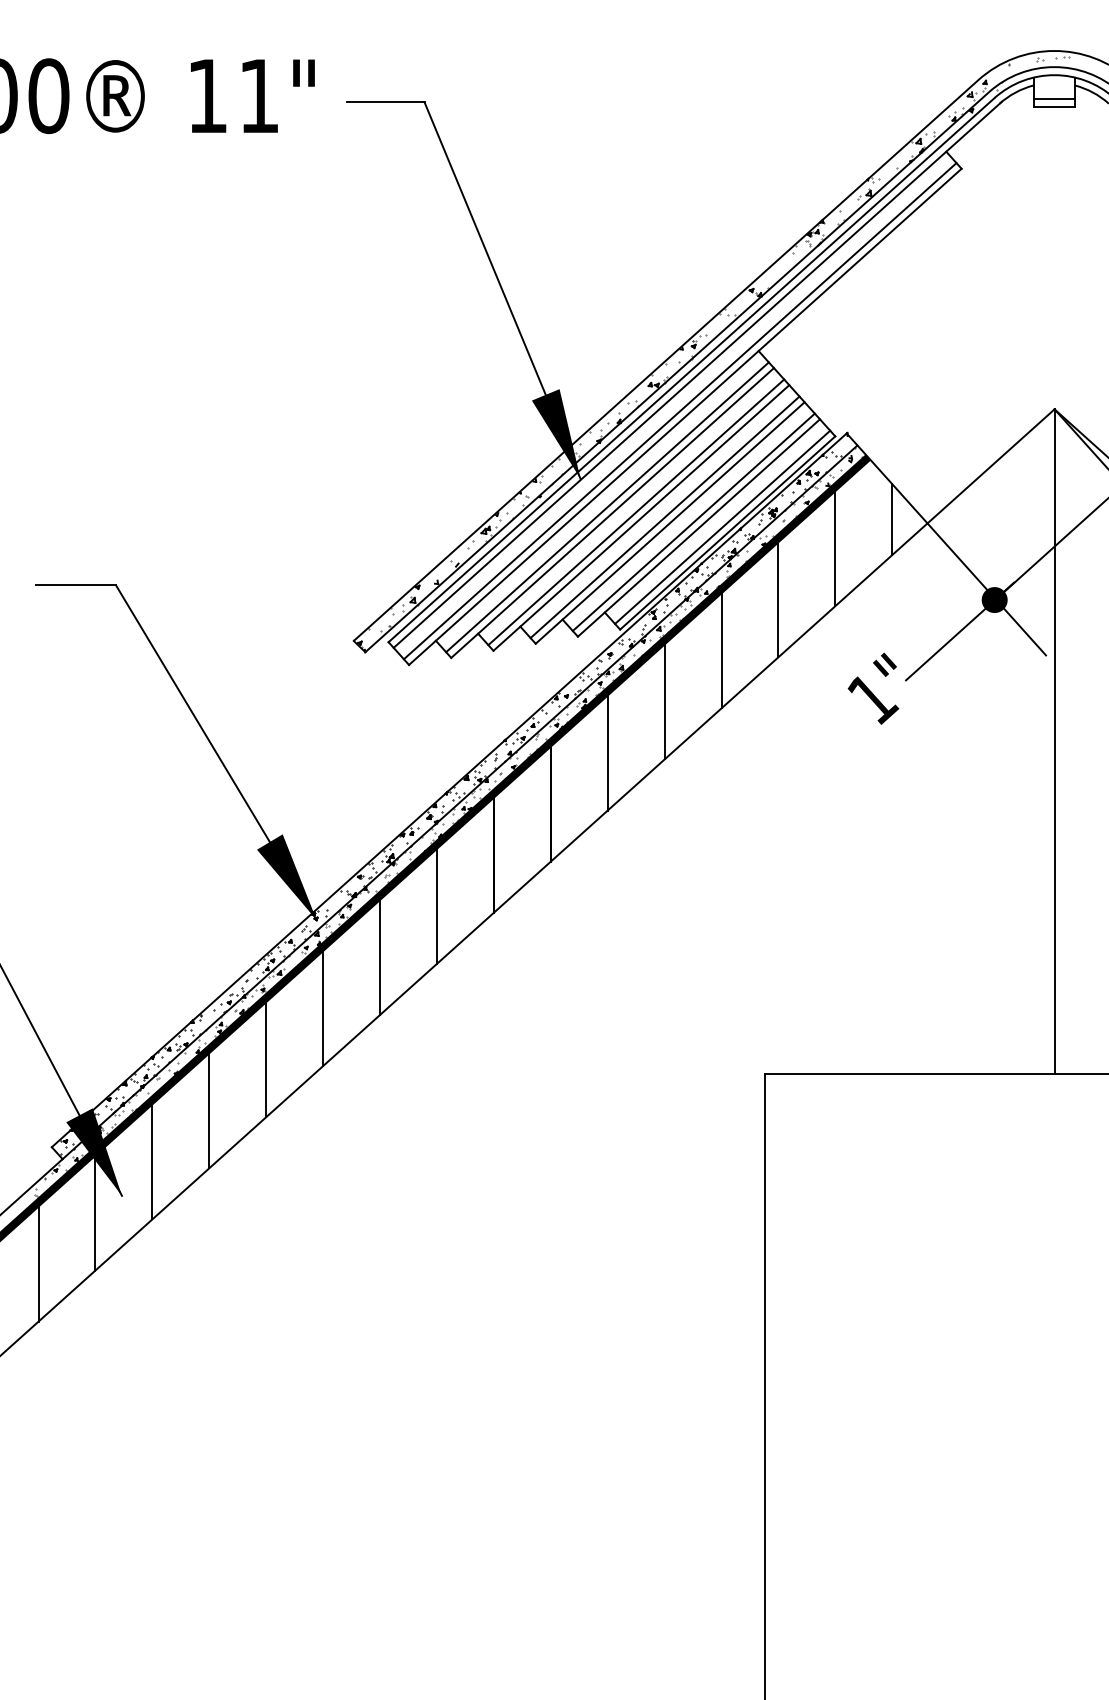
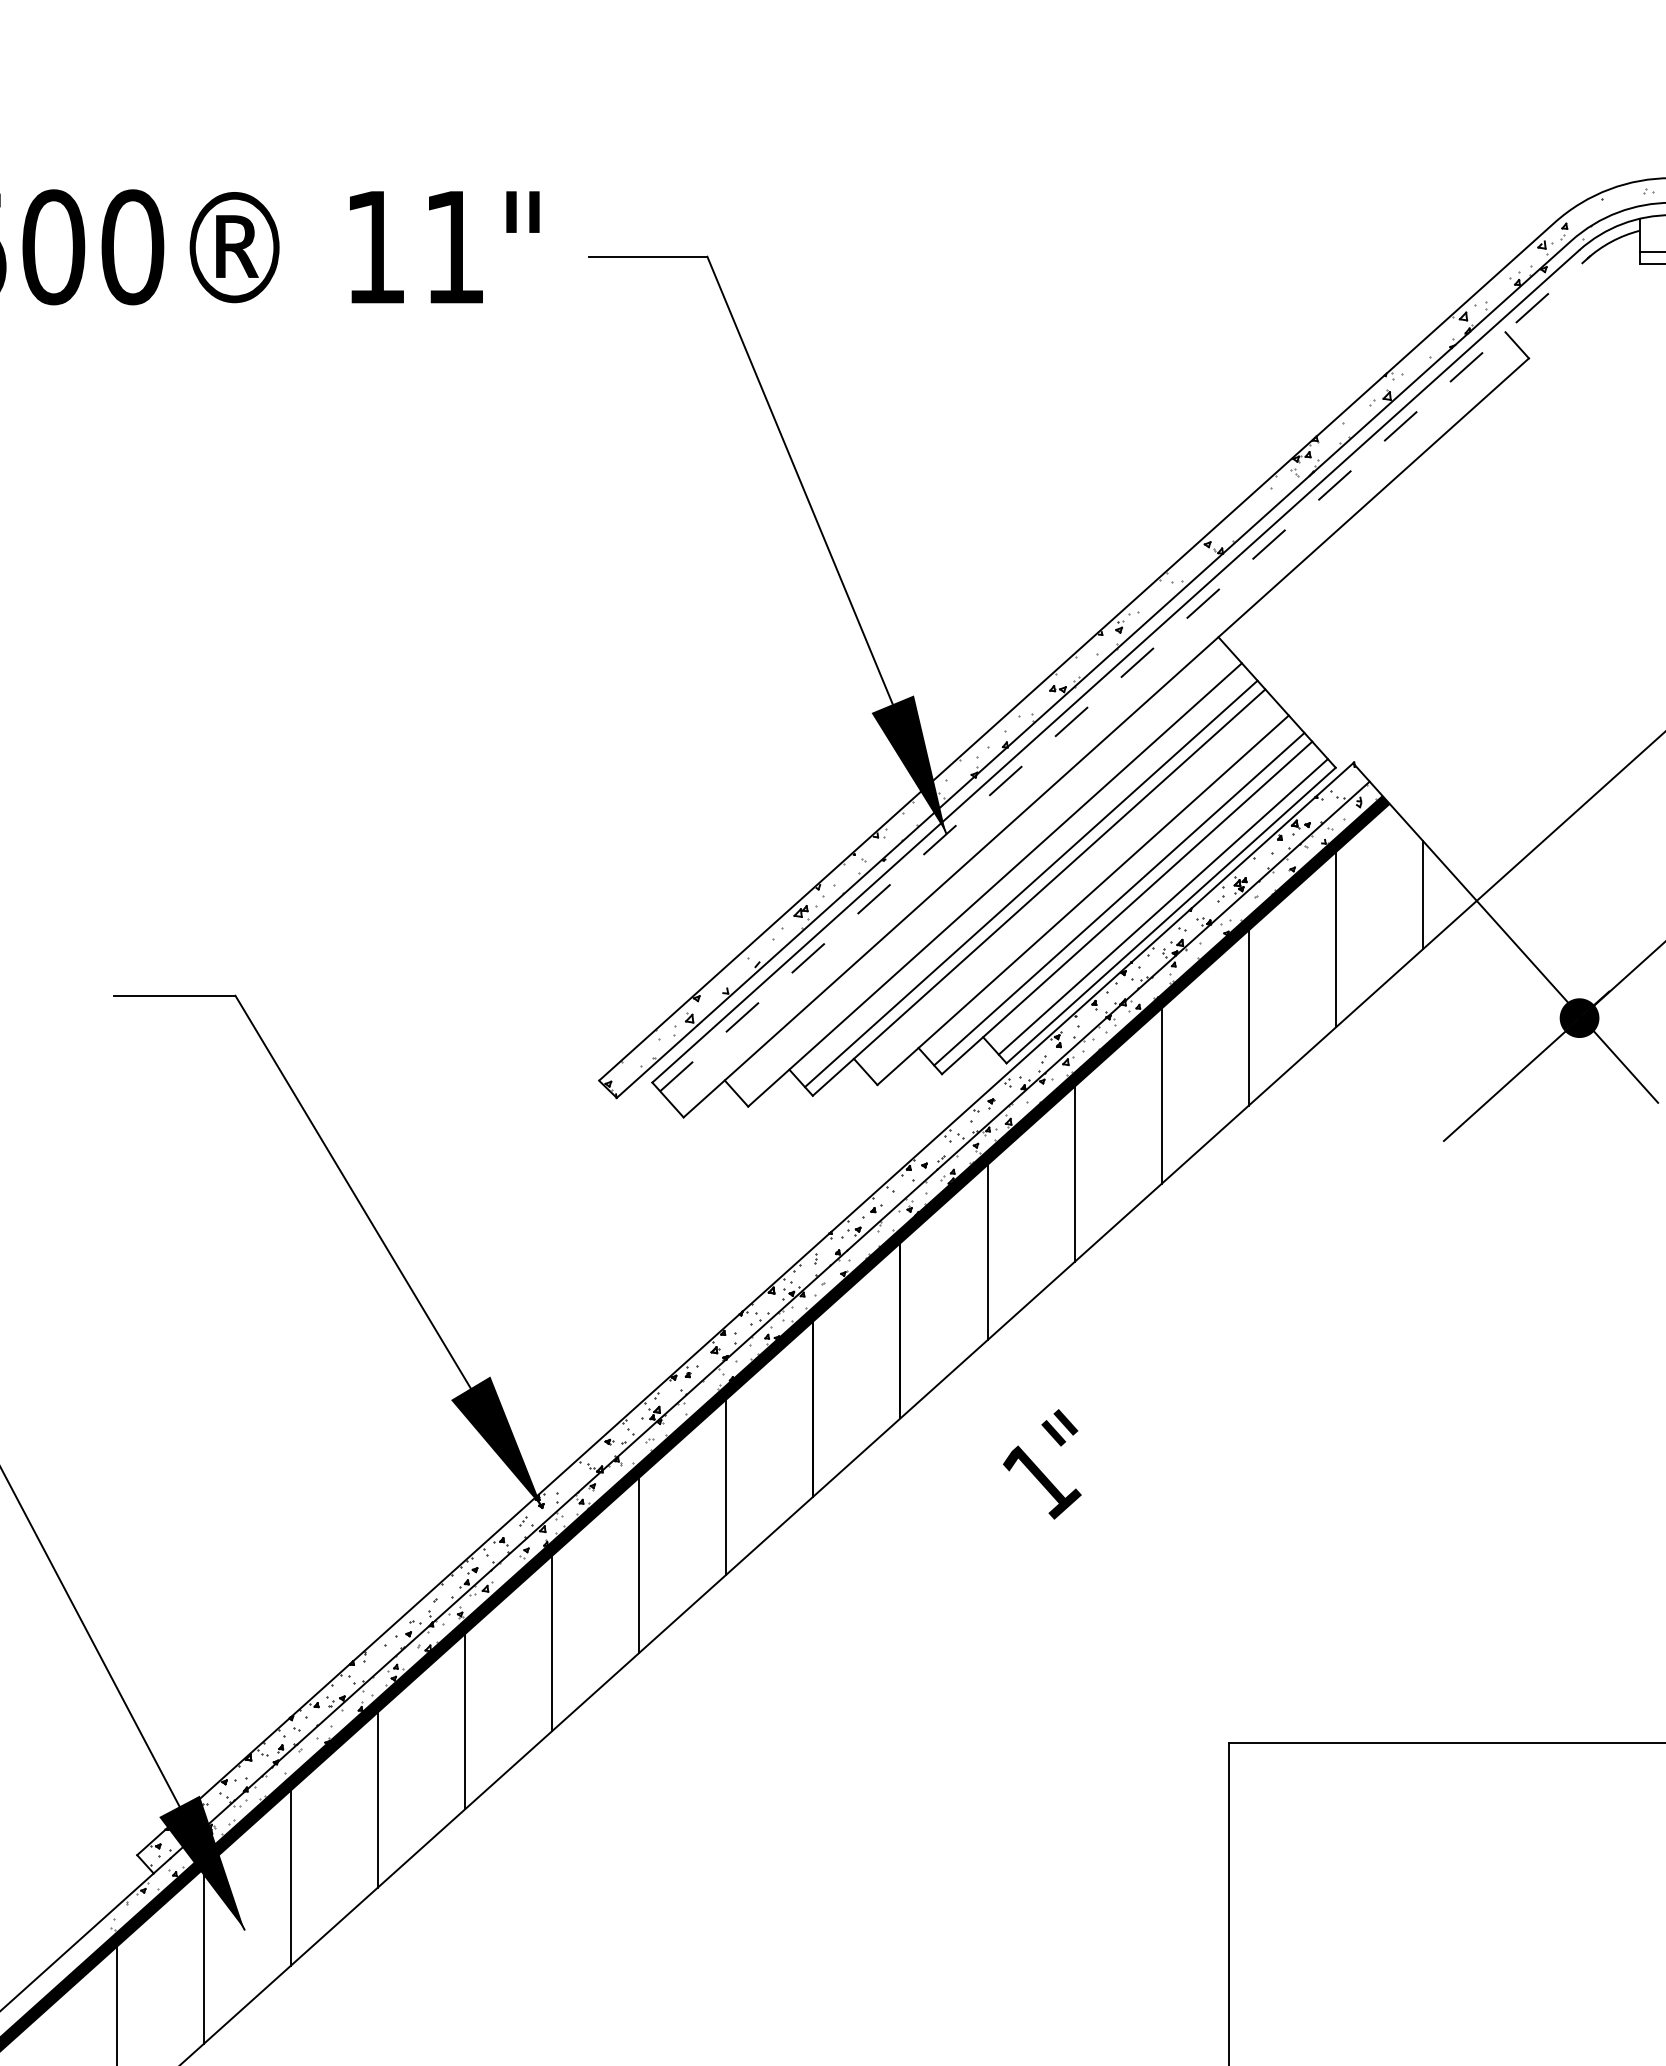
line: (697, 374) -> (1124, 673), solid -> dashed
line: (679, 411) -> (1097, 729), removed
line: (607, 507) -> (987, 876), removed
line: (664, 517) -> (1074, 891), removed
text: (873, 688) -> (1042, 1463), moved

